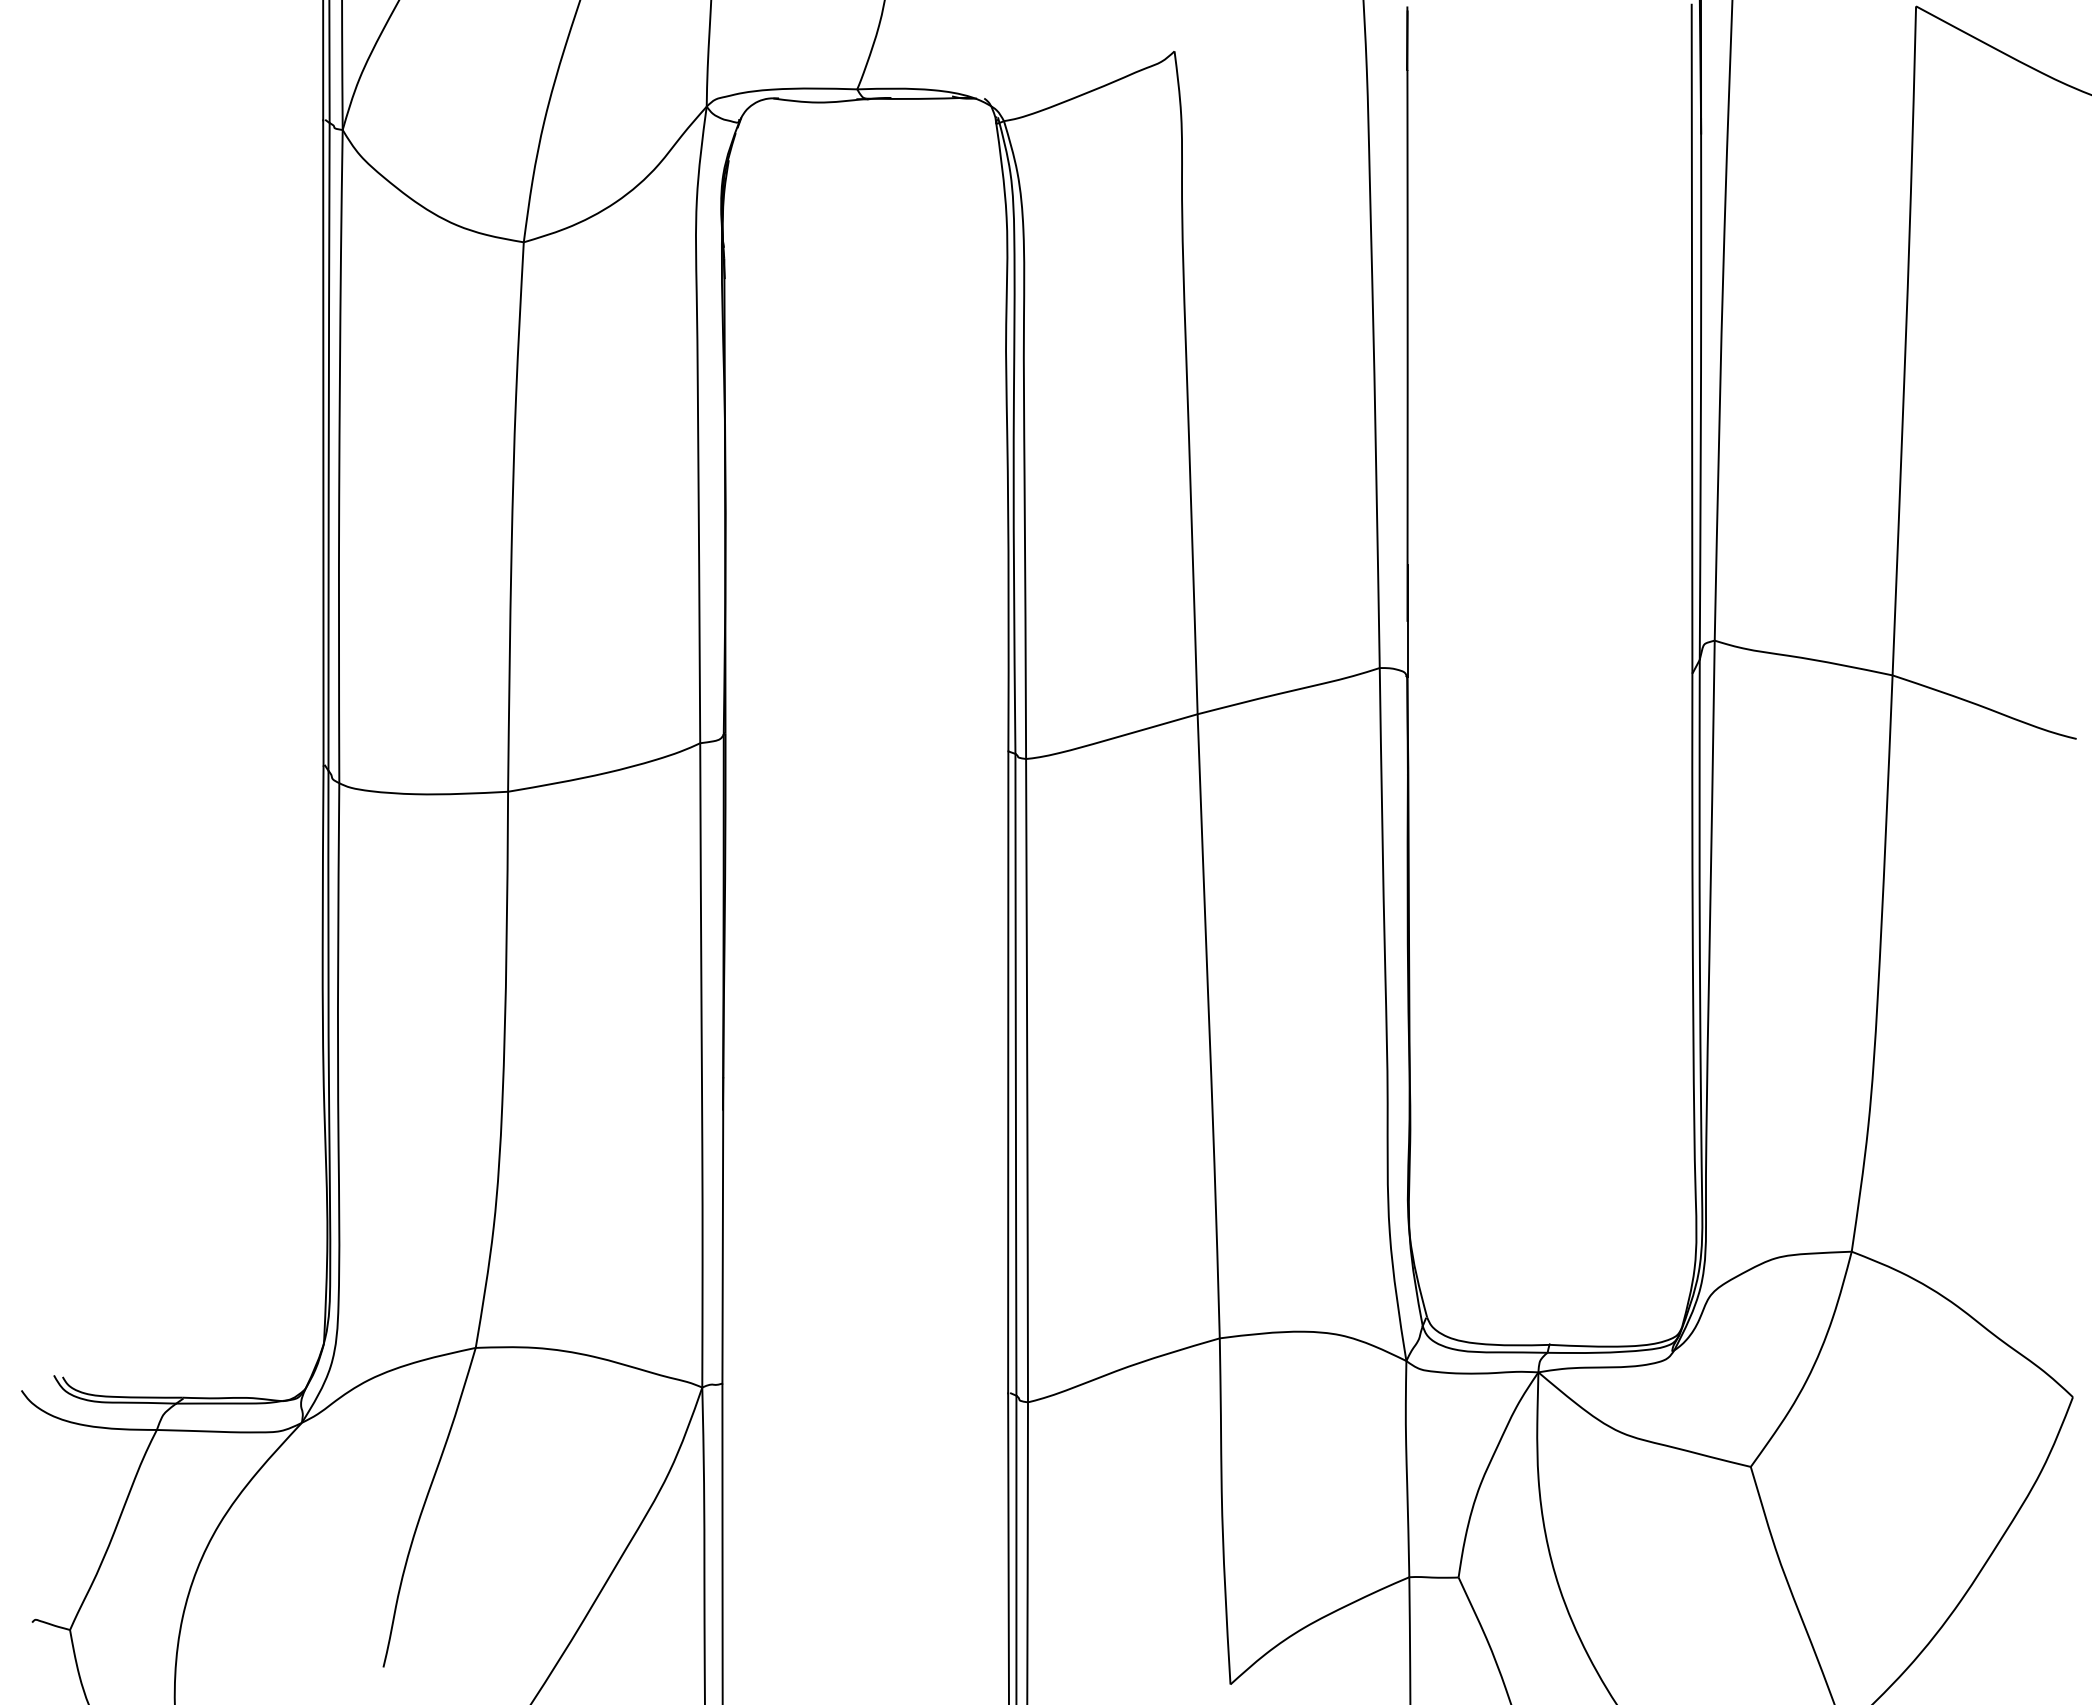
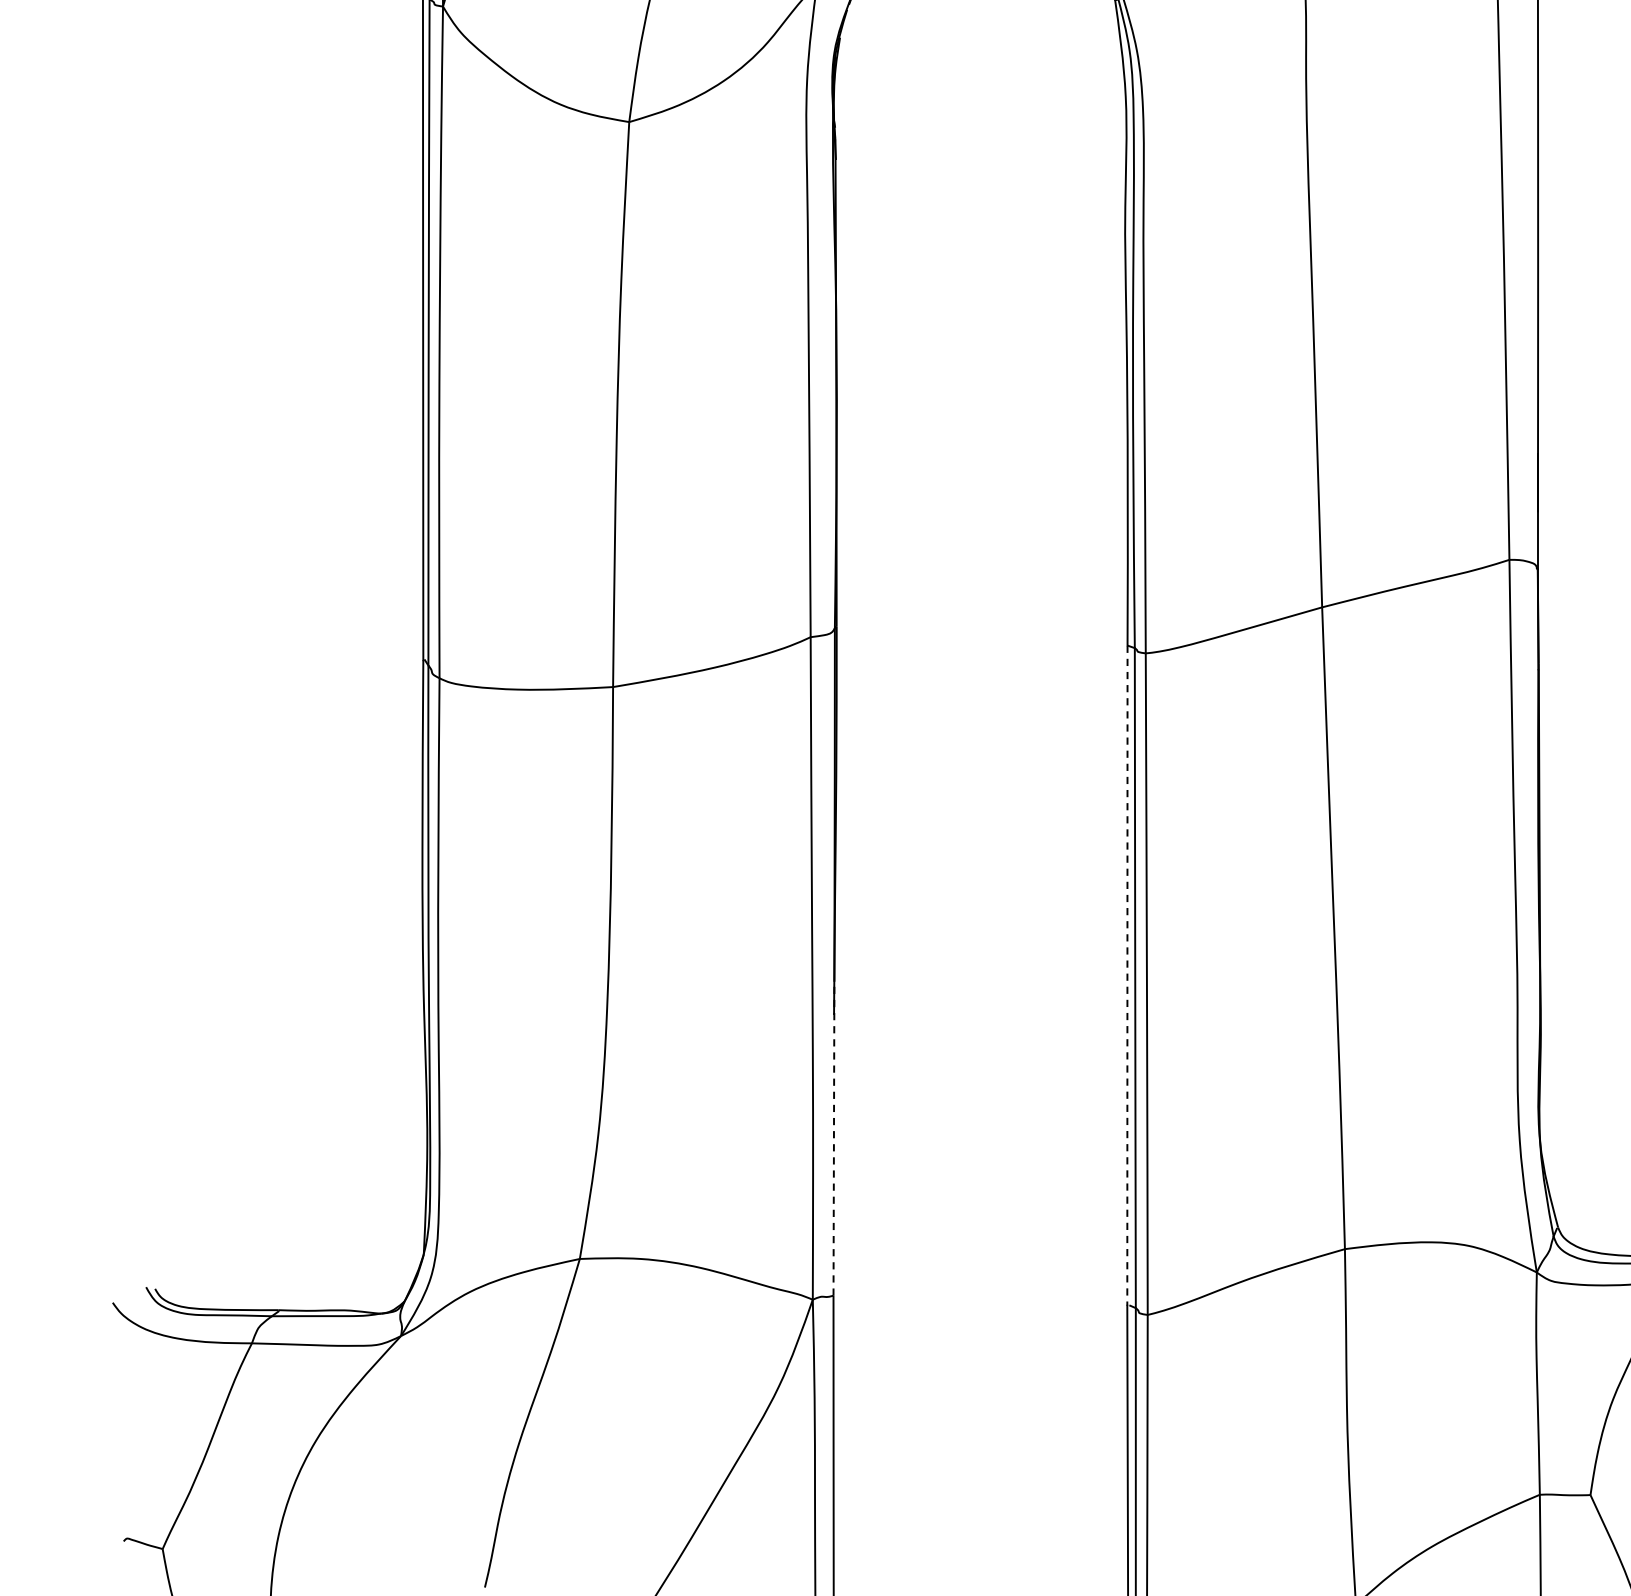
line: (1008, 1072) -> (1127, 975), solid -> dashed
line: (722, 1230) -> (833, 1138), solid -> dashed

